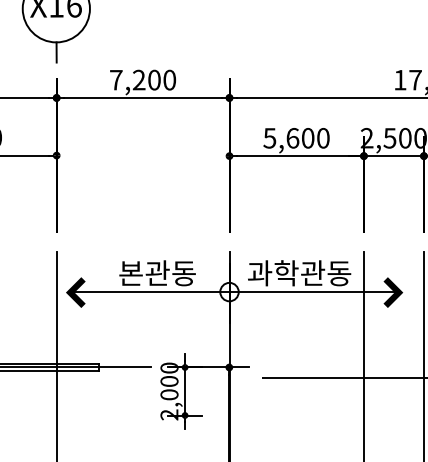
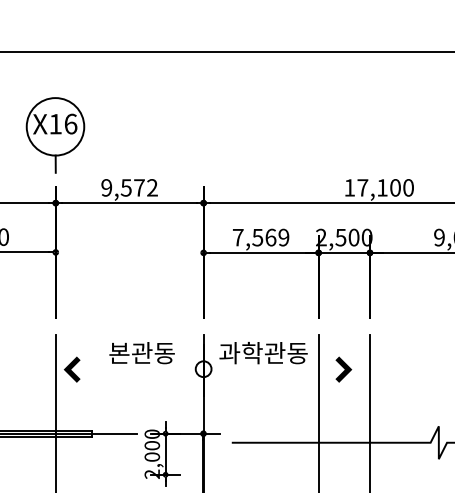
text: (142, 79) -> (129, 187), 7,200 -> 9,572
text: (295, 138) -> (260, 237), 5,600 -> 7,569
line: (234, 292) -> (207, 369), removed

